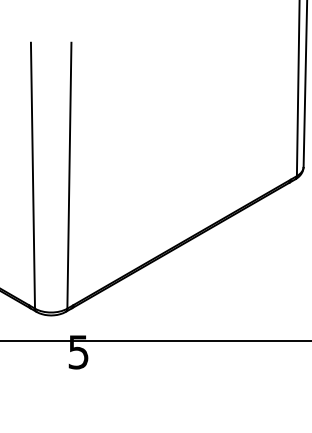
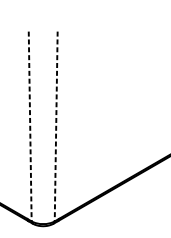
line: (32, 175) -> (29, 126), solid -> dashed
line: (69, 175) -> (56, 126), solid -> dashed

